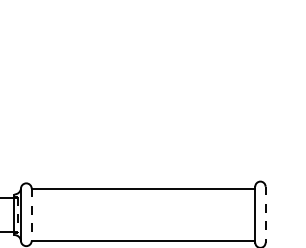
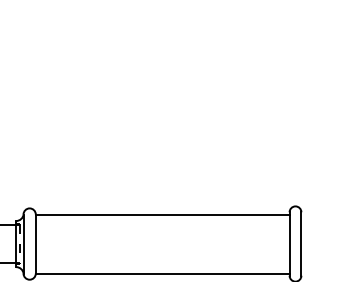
line: (31, 214) -> (35, 243), dashed -> solid
line: (265, 214) -> (301, 243), dashed -> solid

